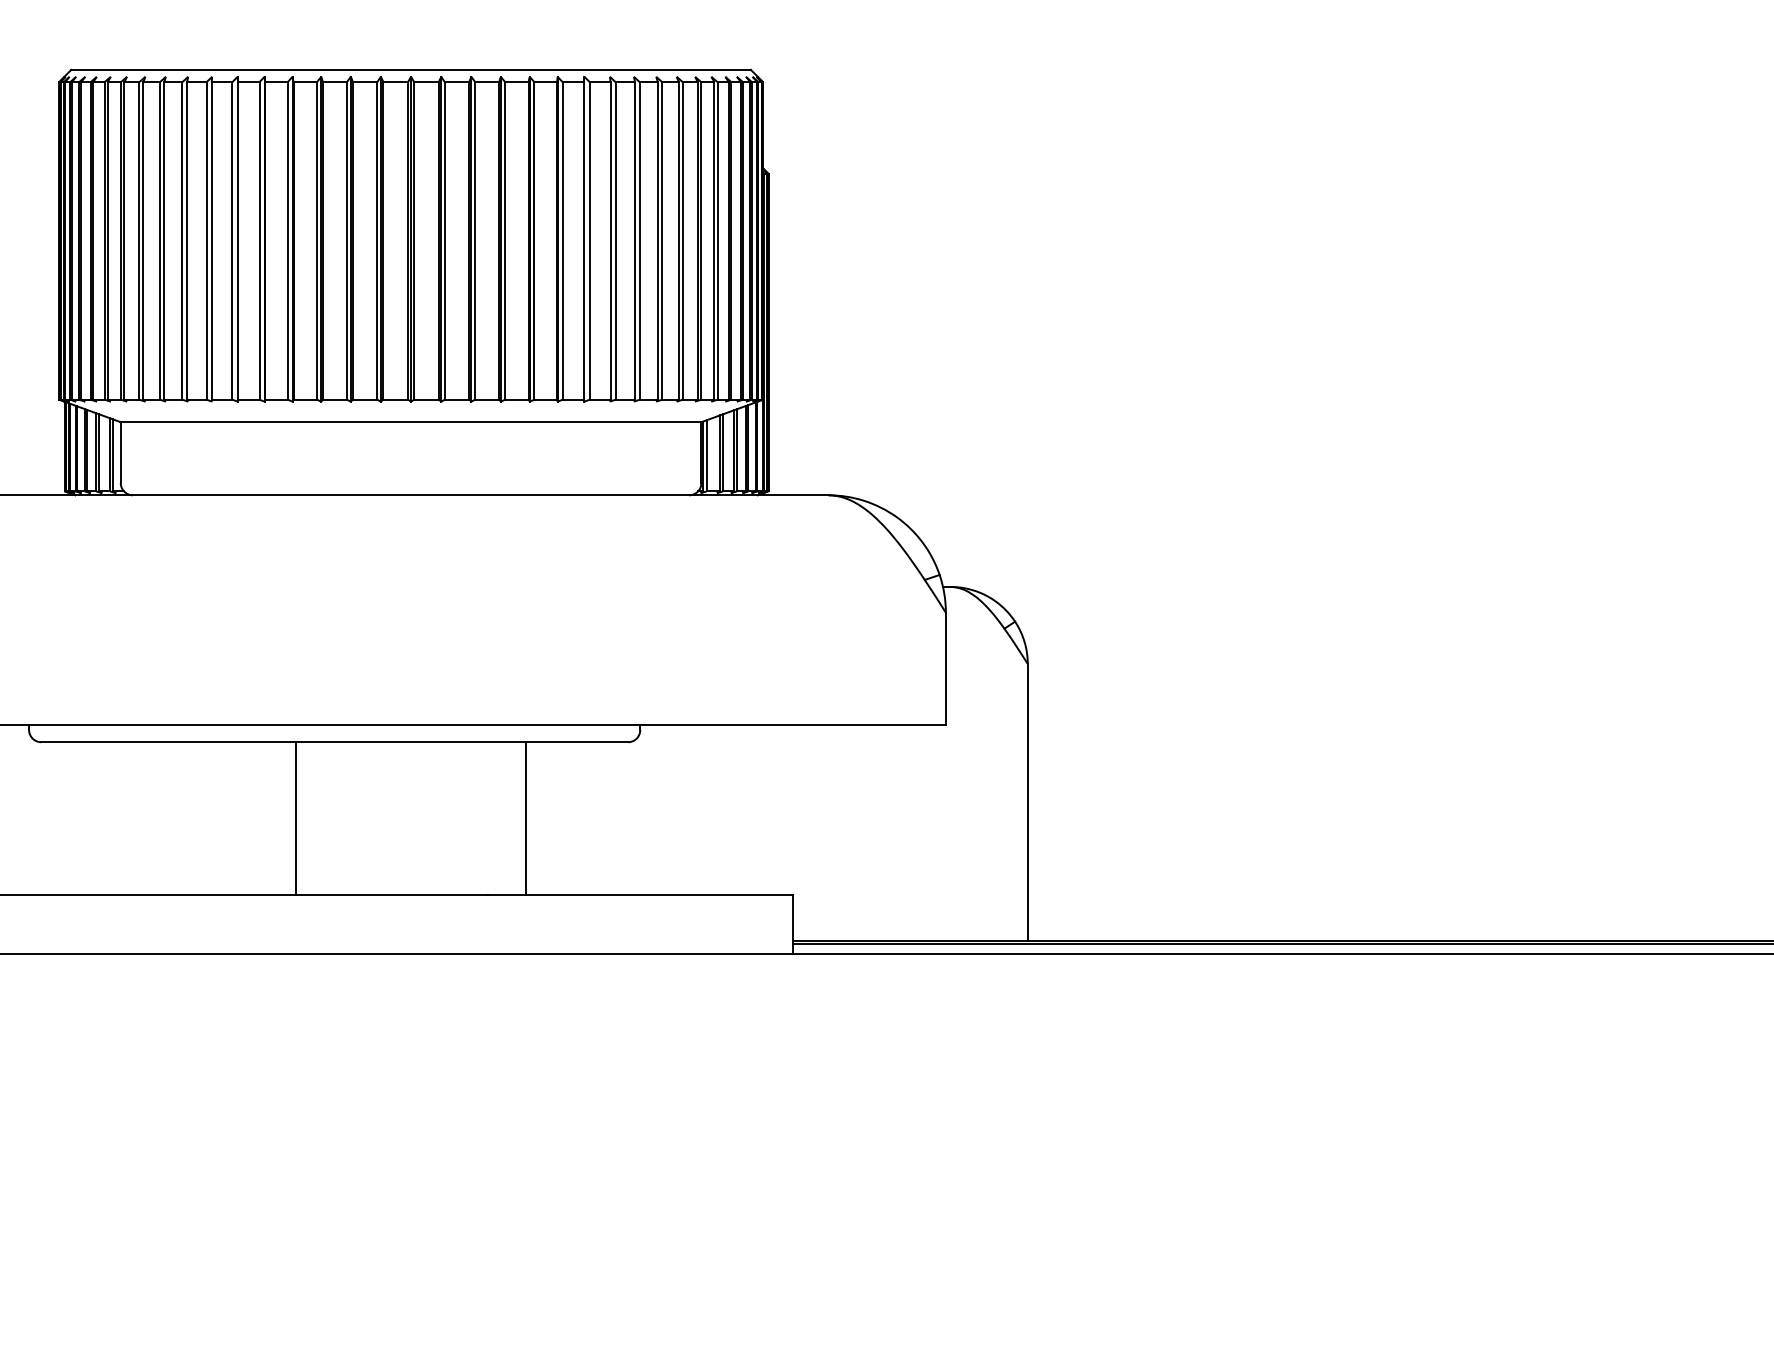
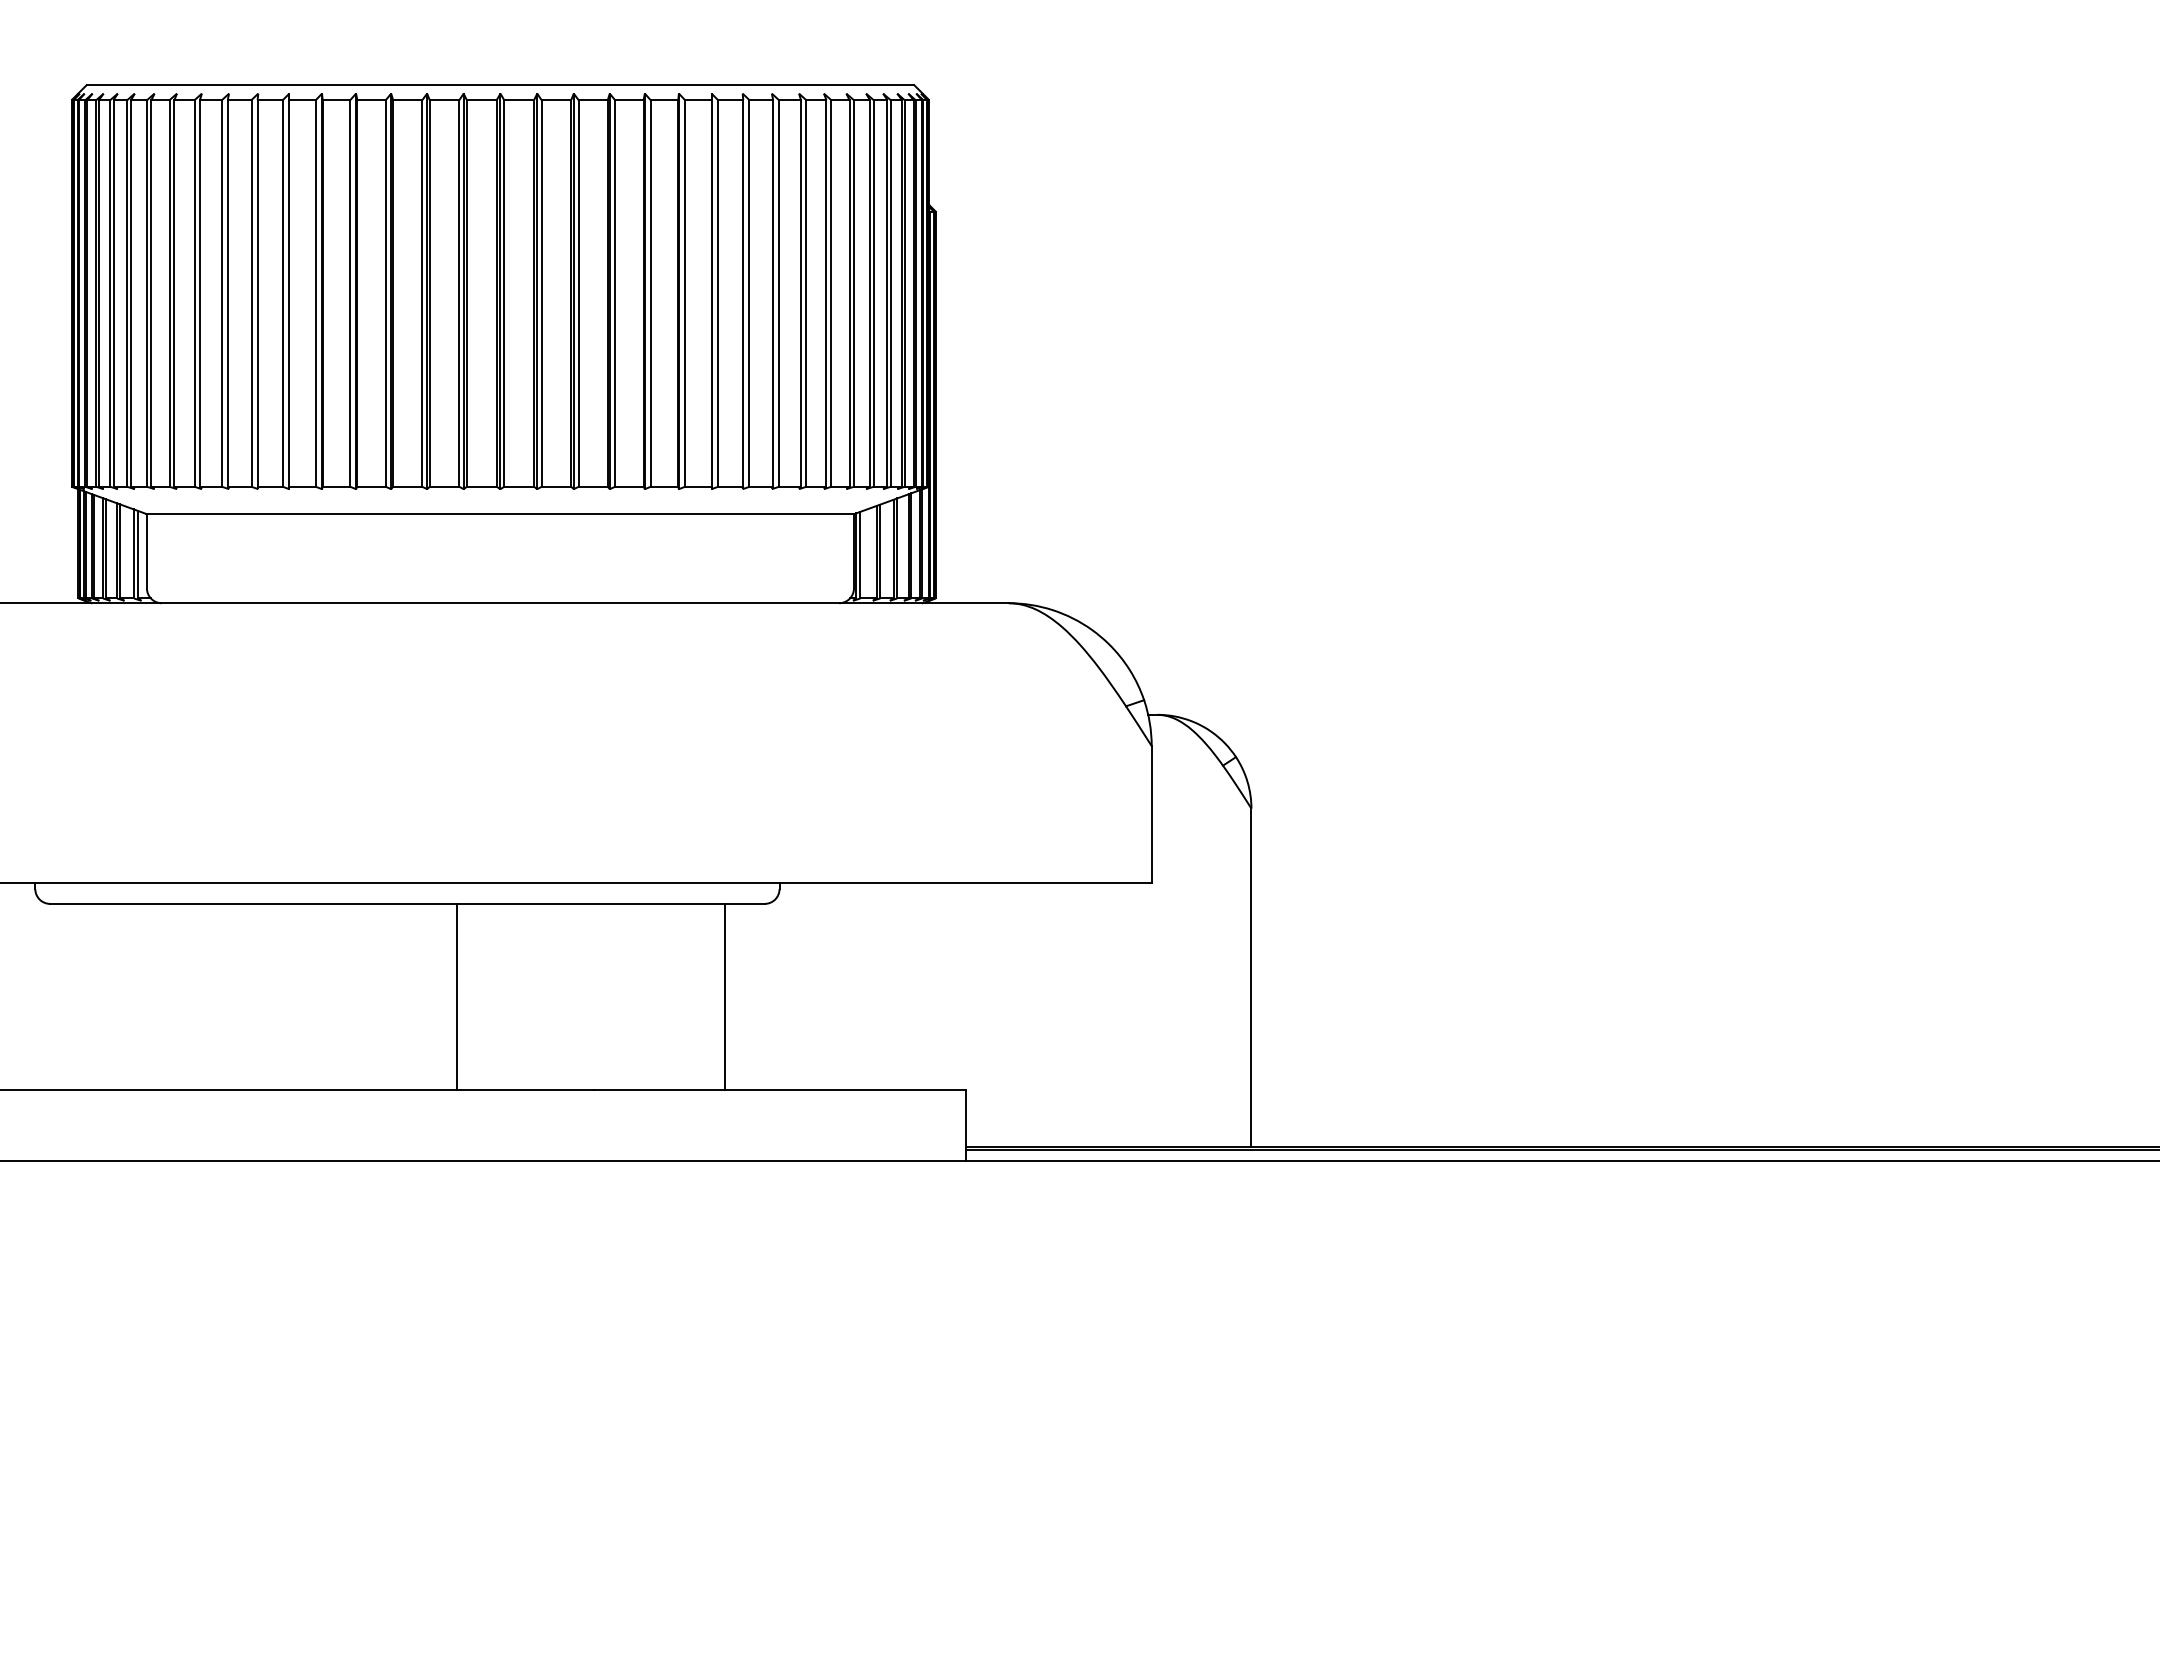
line: (296, 818) -> (456, 996), moved
line: (526, 818) -> (725, 996), moved

